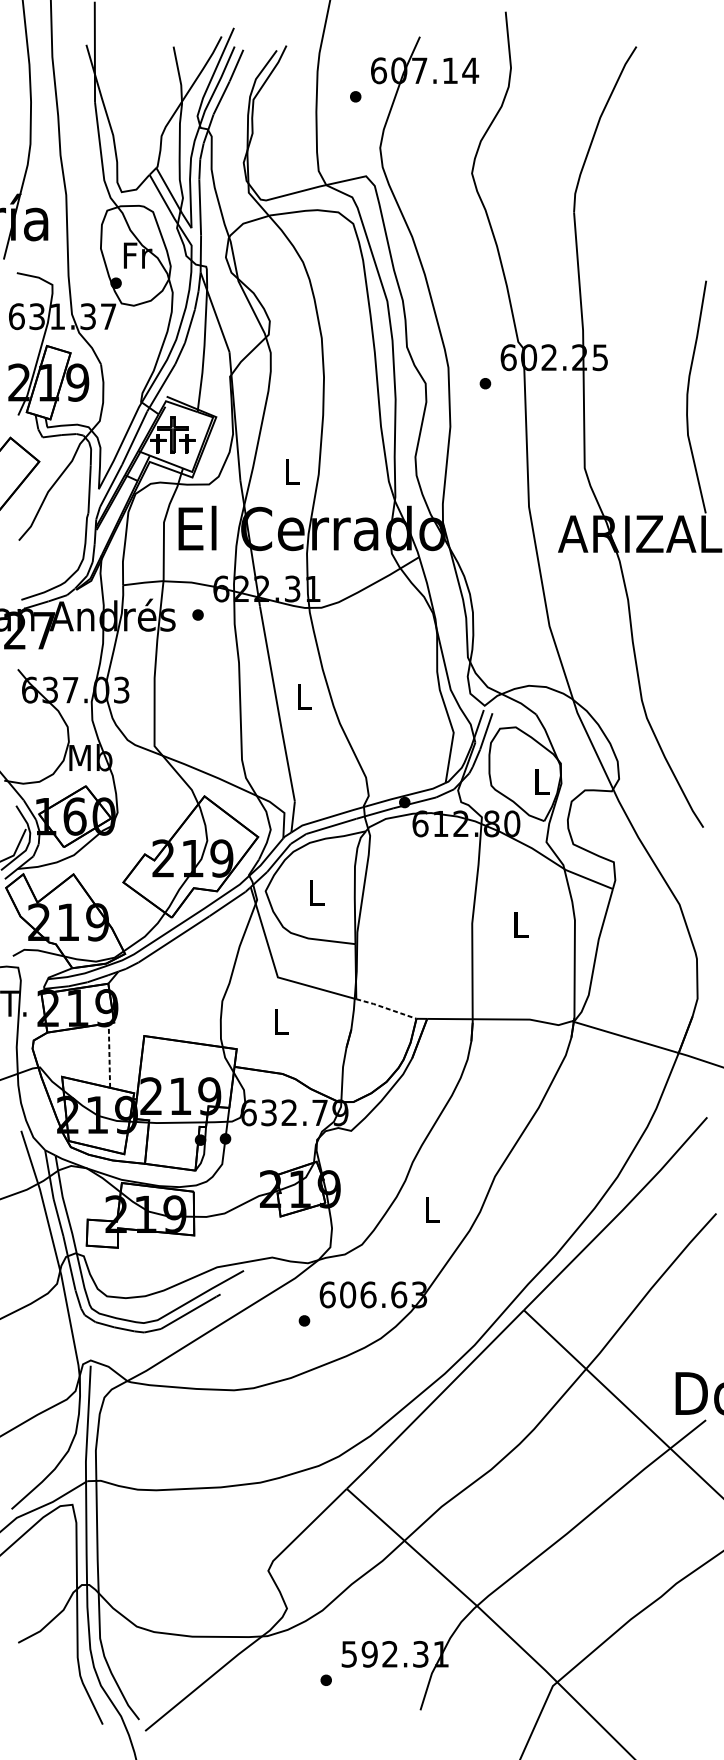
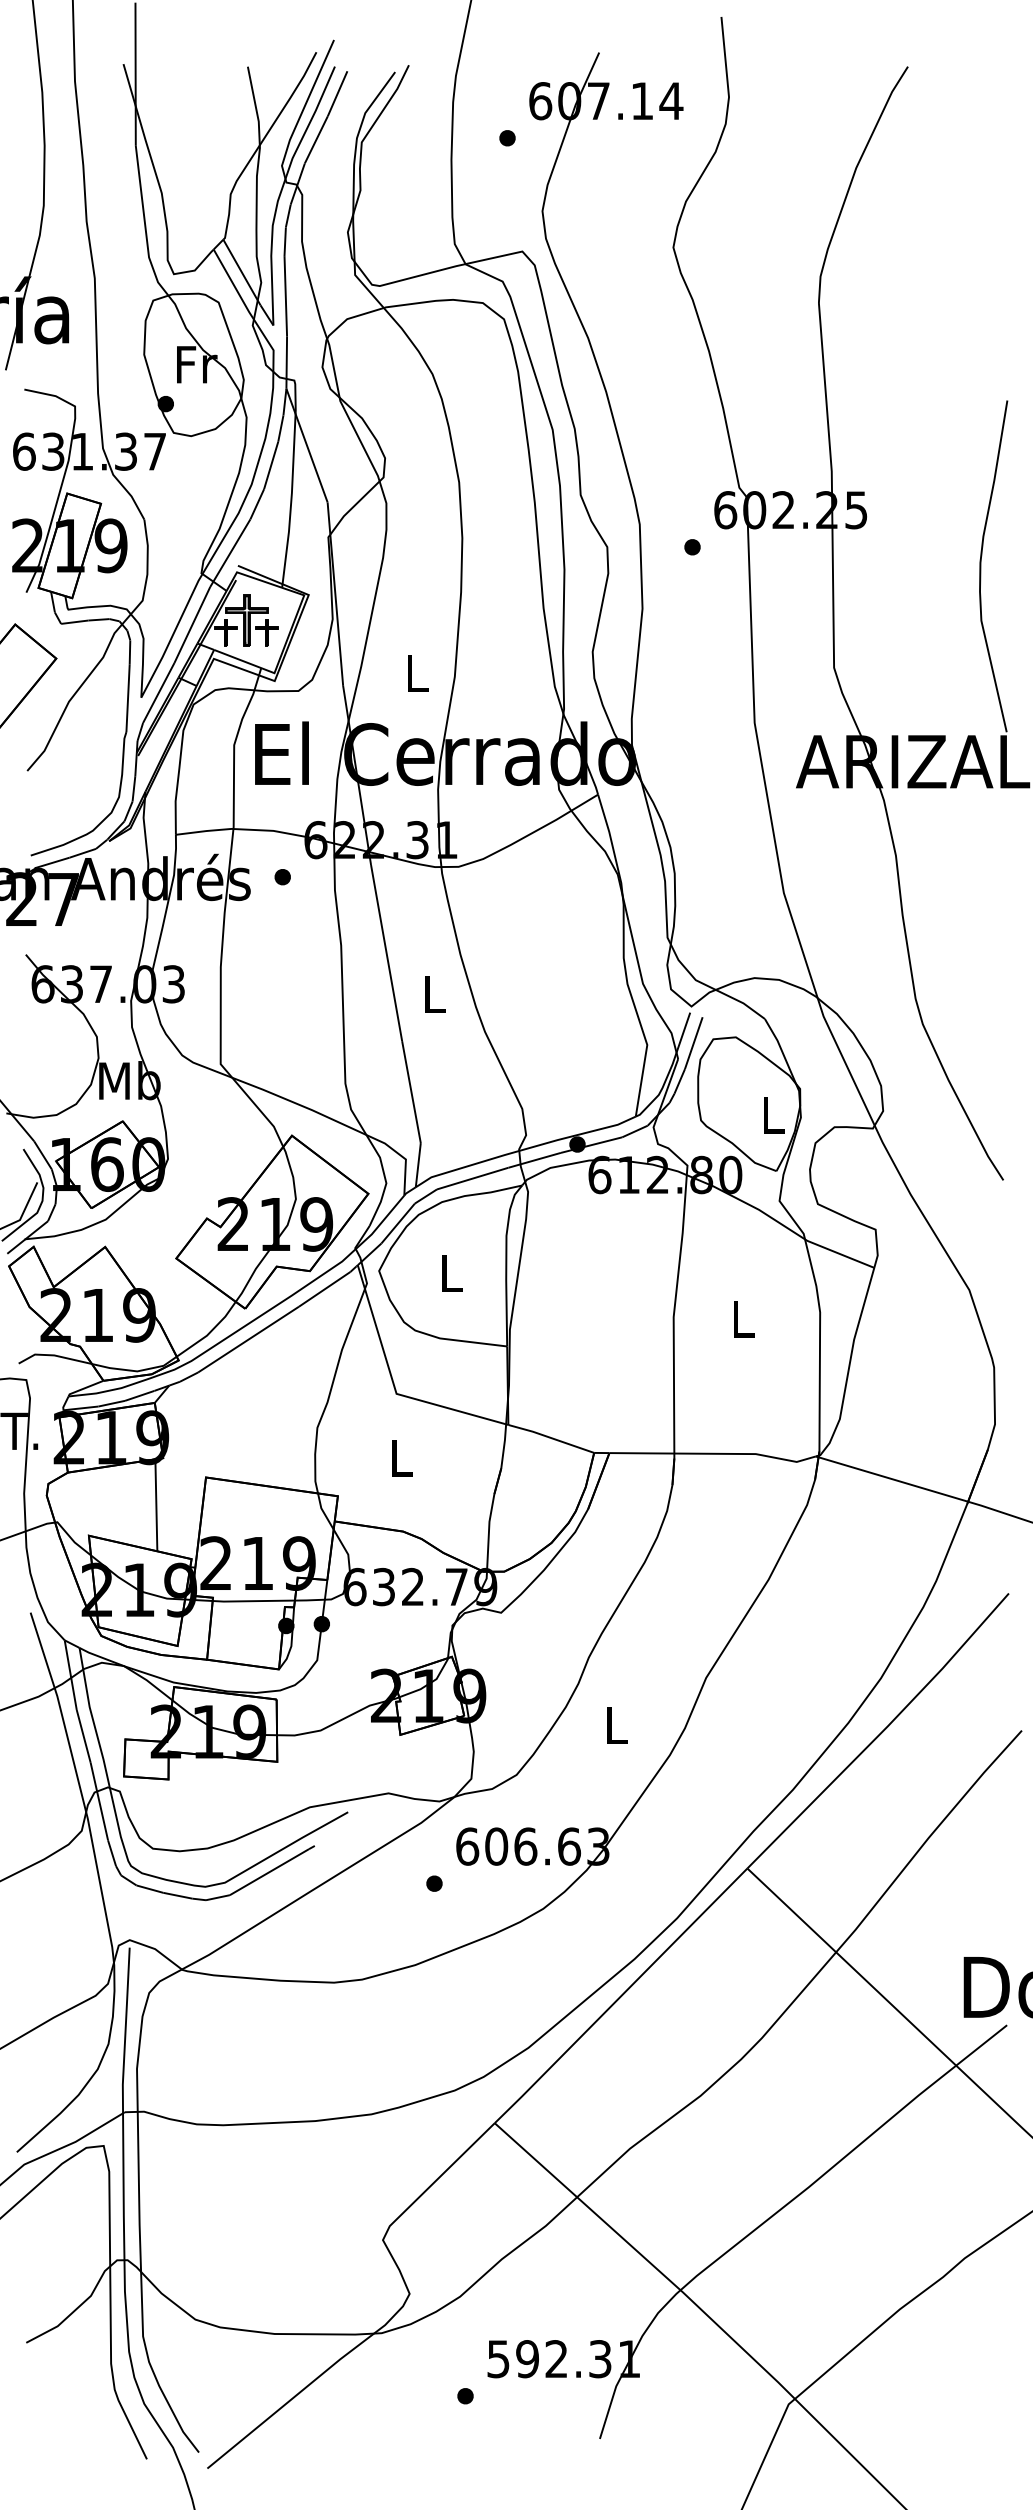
line: (385, 1007) -> (550, 1437), dashed -> solid
line: (109, 1054) -> (156, 1504), dashed -> solid

